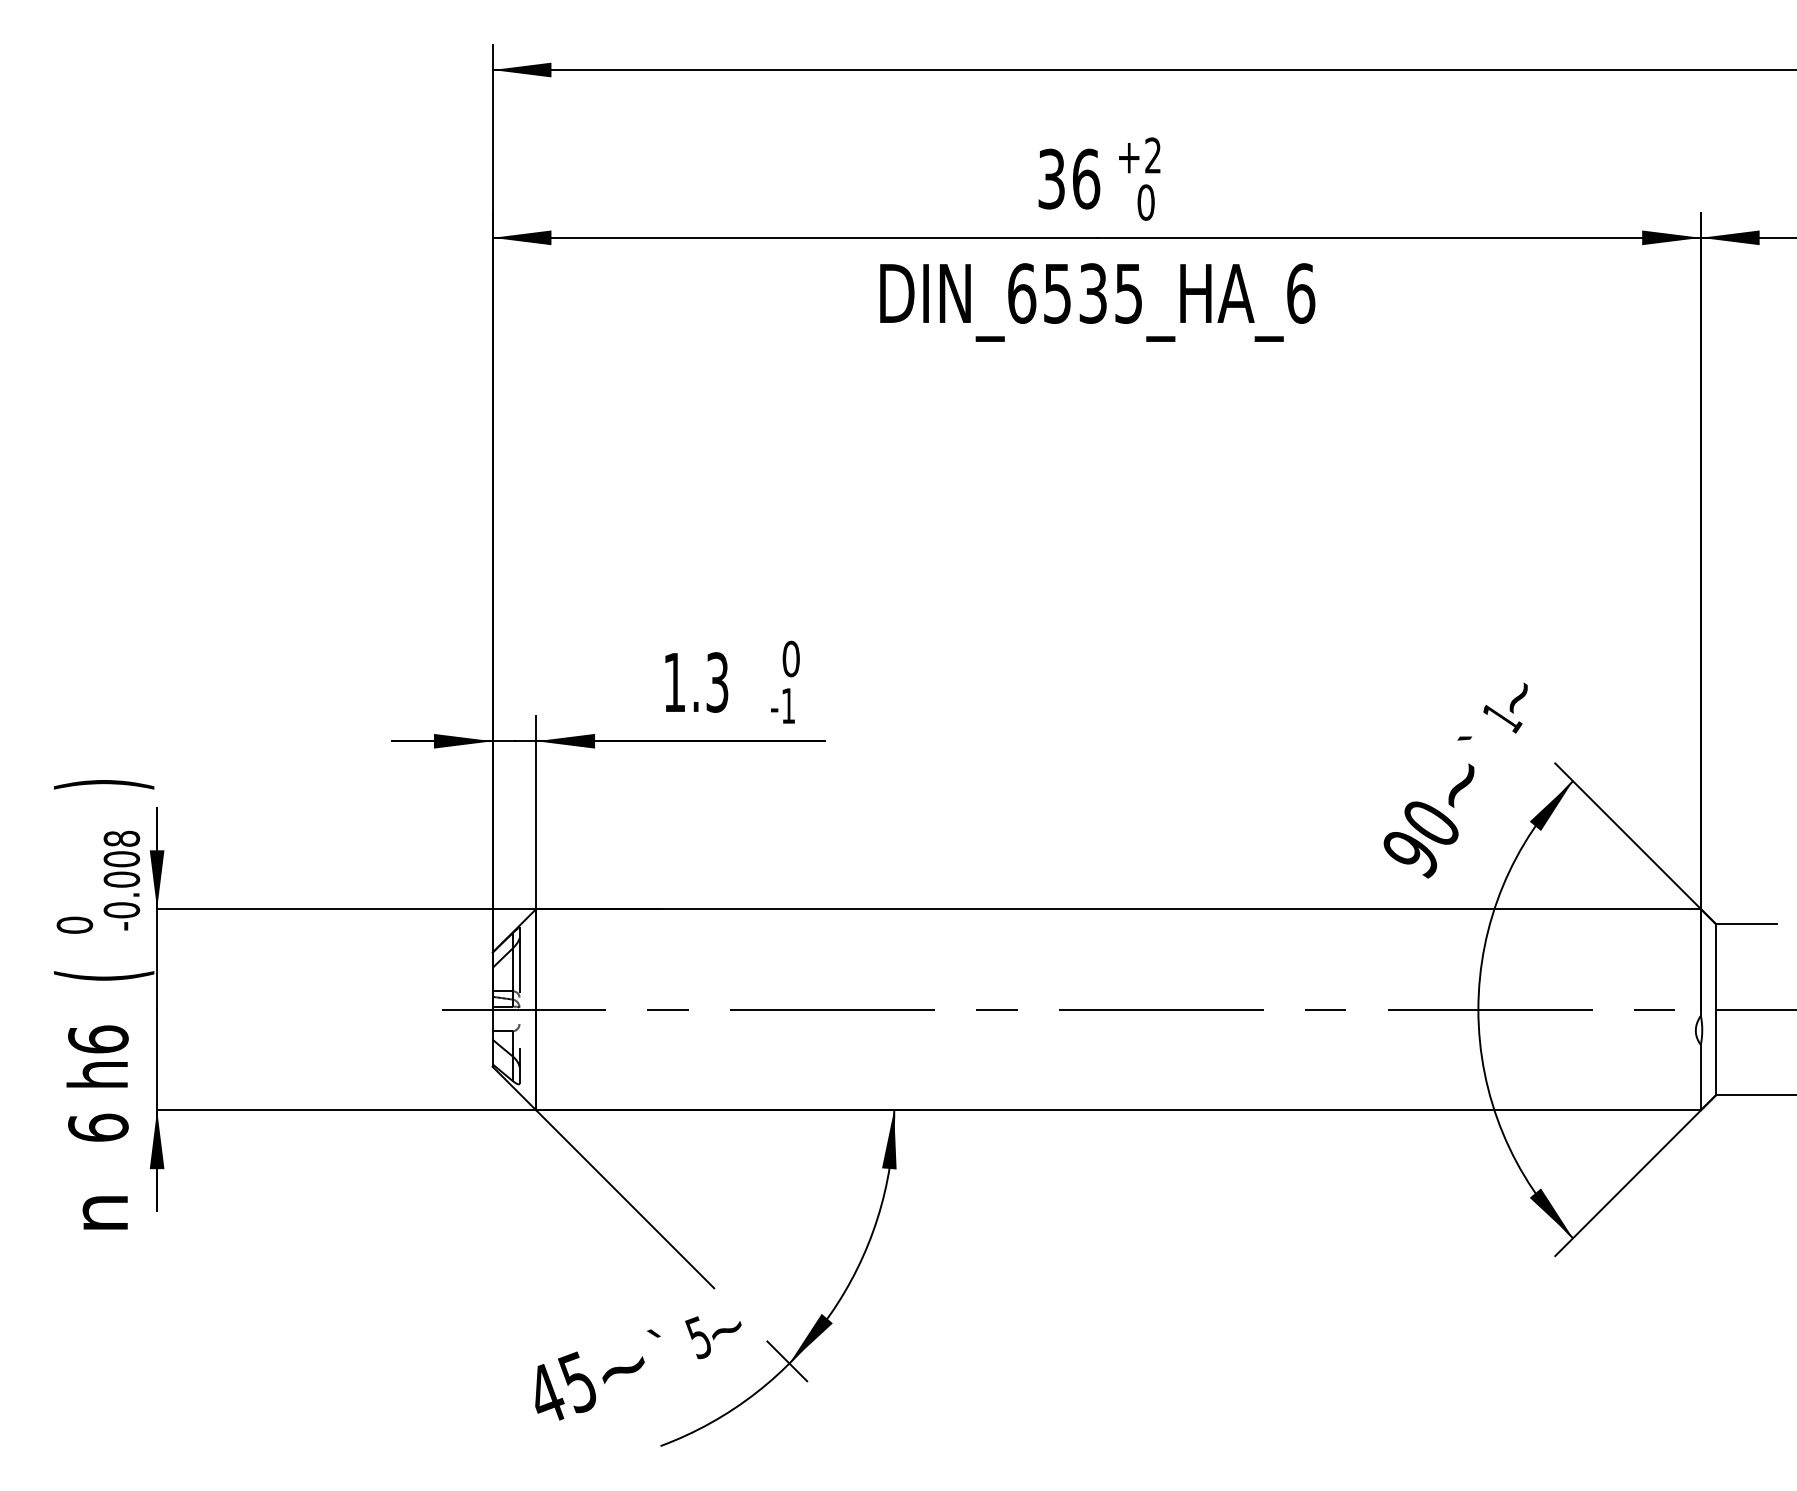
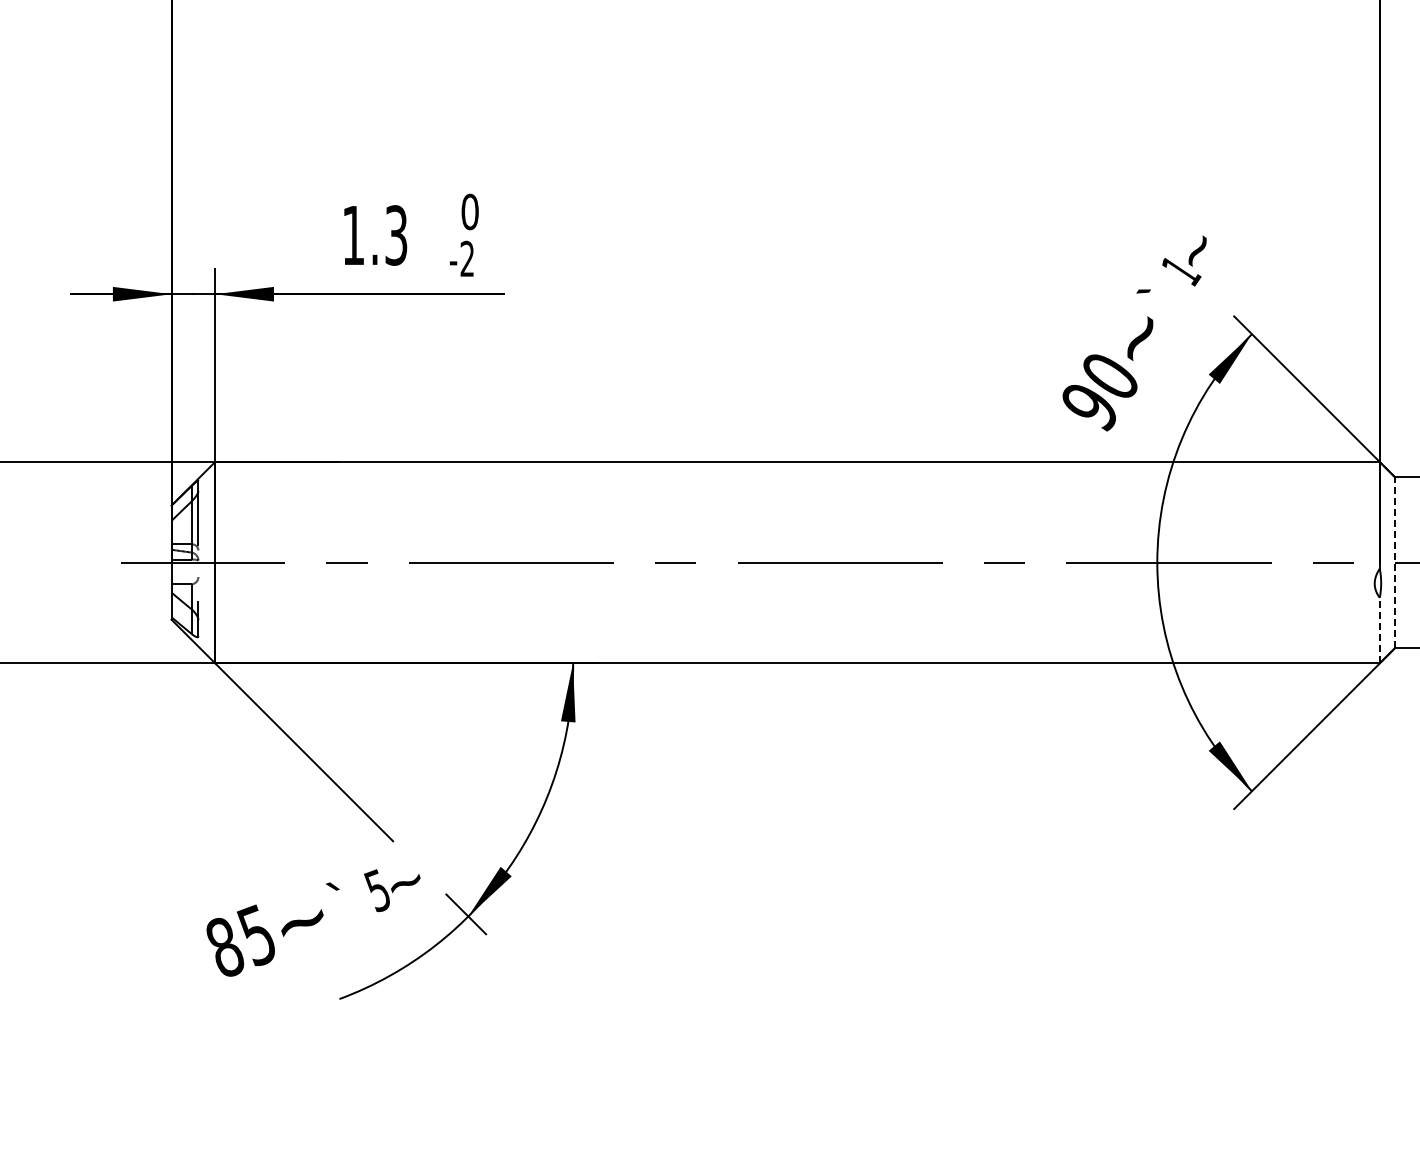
text: (787, 705) -> (466, 258), -1 -> -2
line: (1715, 1009) -> (1394, 562), solid -> dashed
line: (1700, 1077) -> (1379, 630), solid -> dashed
text: (546, 1393) -> (225, 946), 45 -> 85

